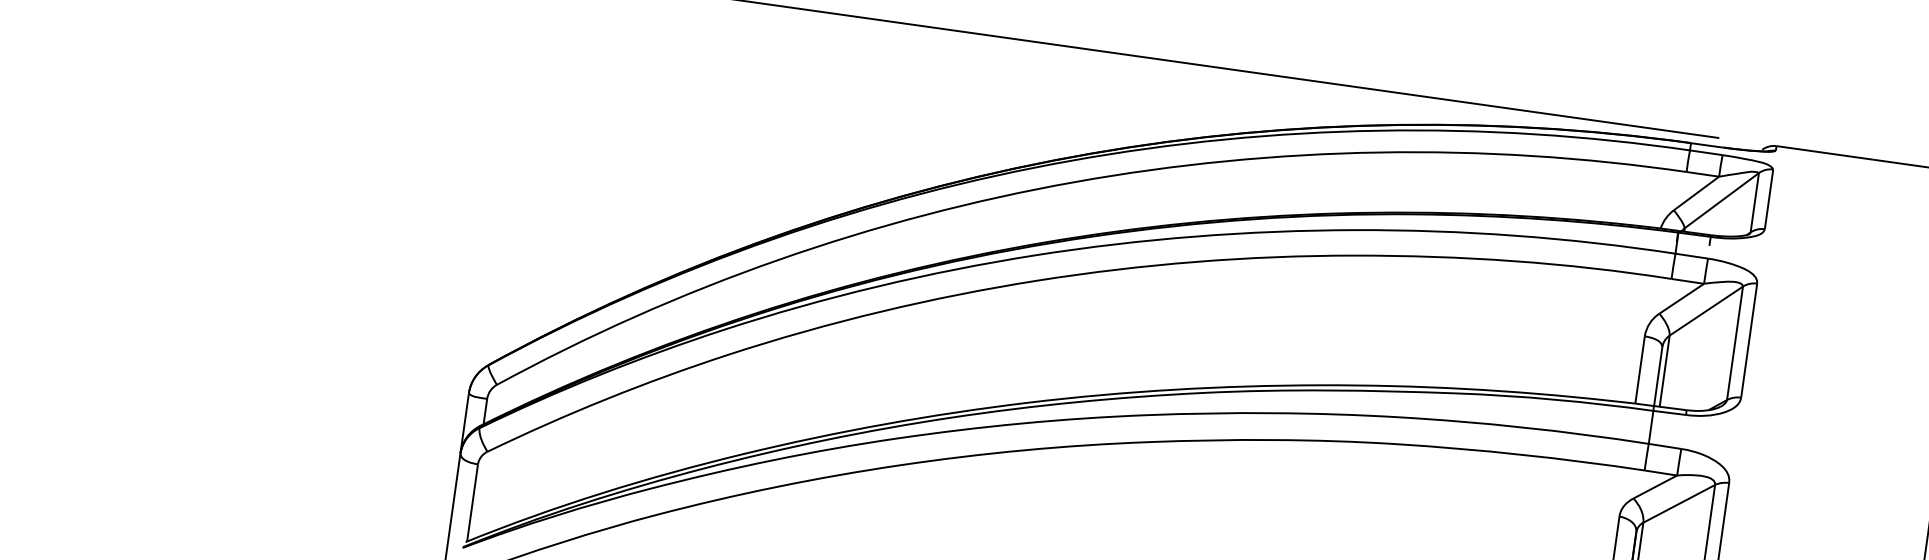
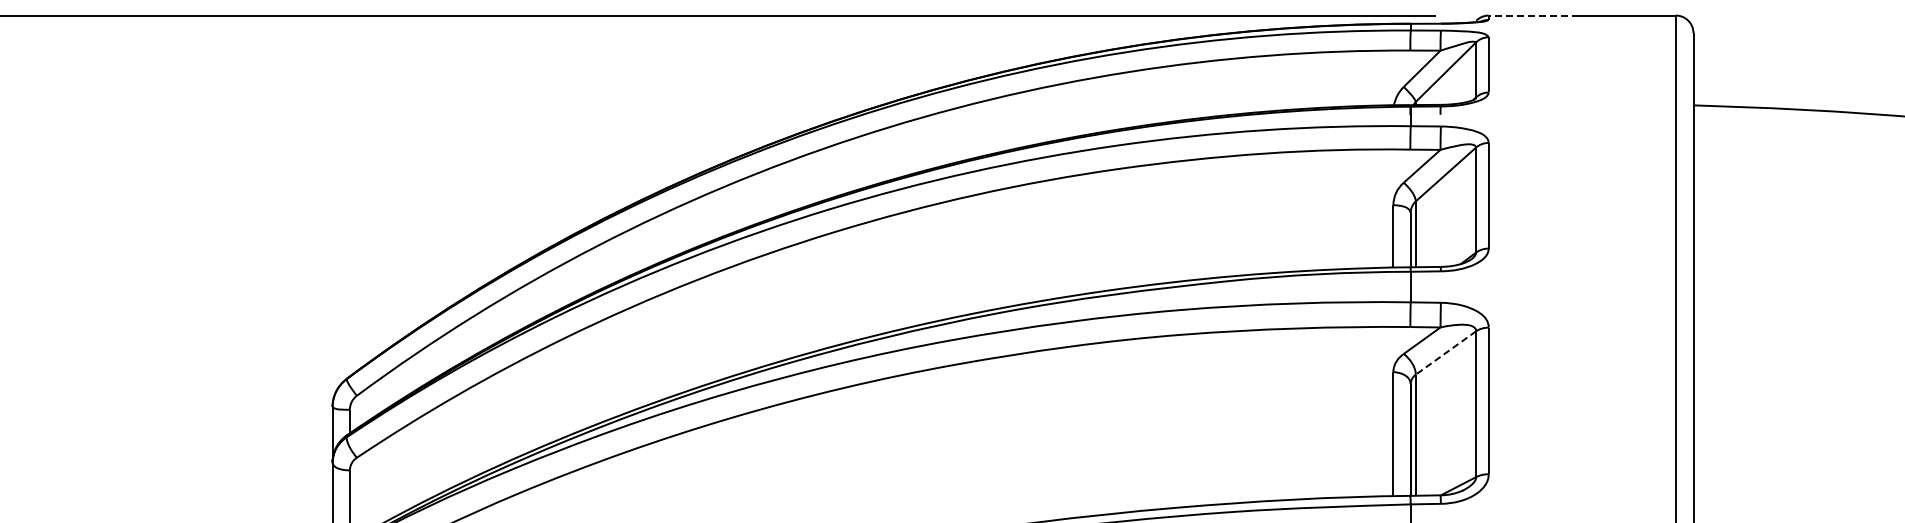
line: (1824, 152) -> (1533, 15), solid -> dashed
line: (1678, 504) -> (1445, 353), solid -> dashed

